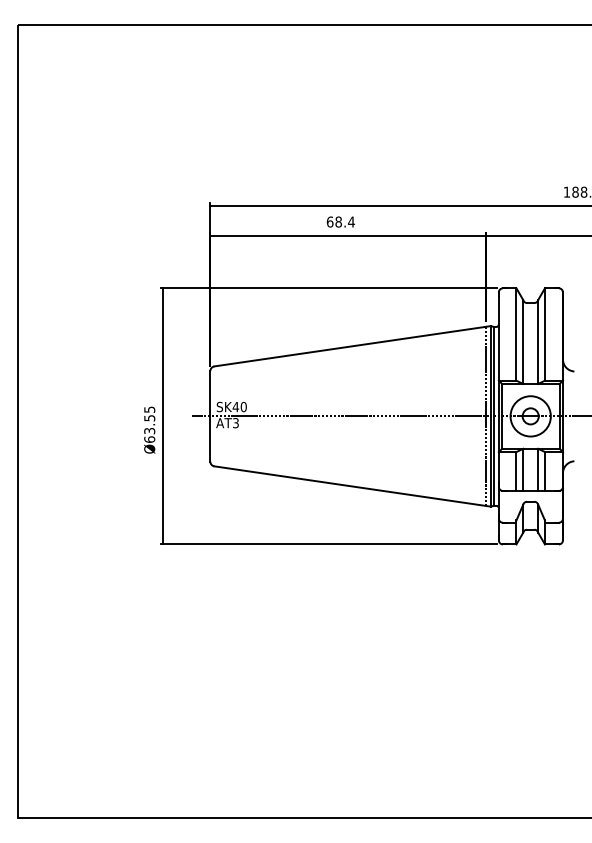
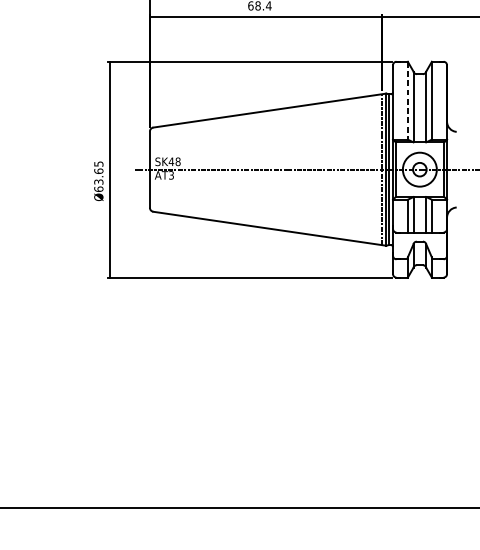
line: (516, 335) -> (407, 101), solid -> dashed
text: (243, 406) -> (177, 161), SK40 -> SK48
text: (149, 417) -> (98, 170), Ø63.55 -> Ø63.65

